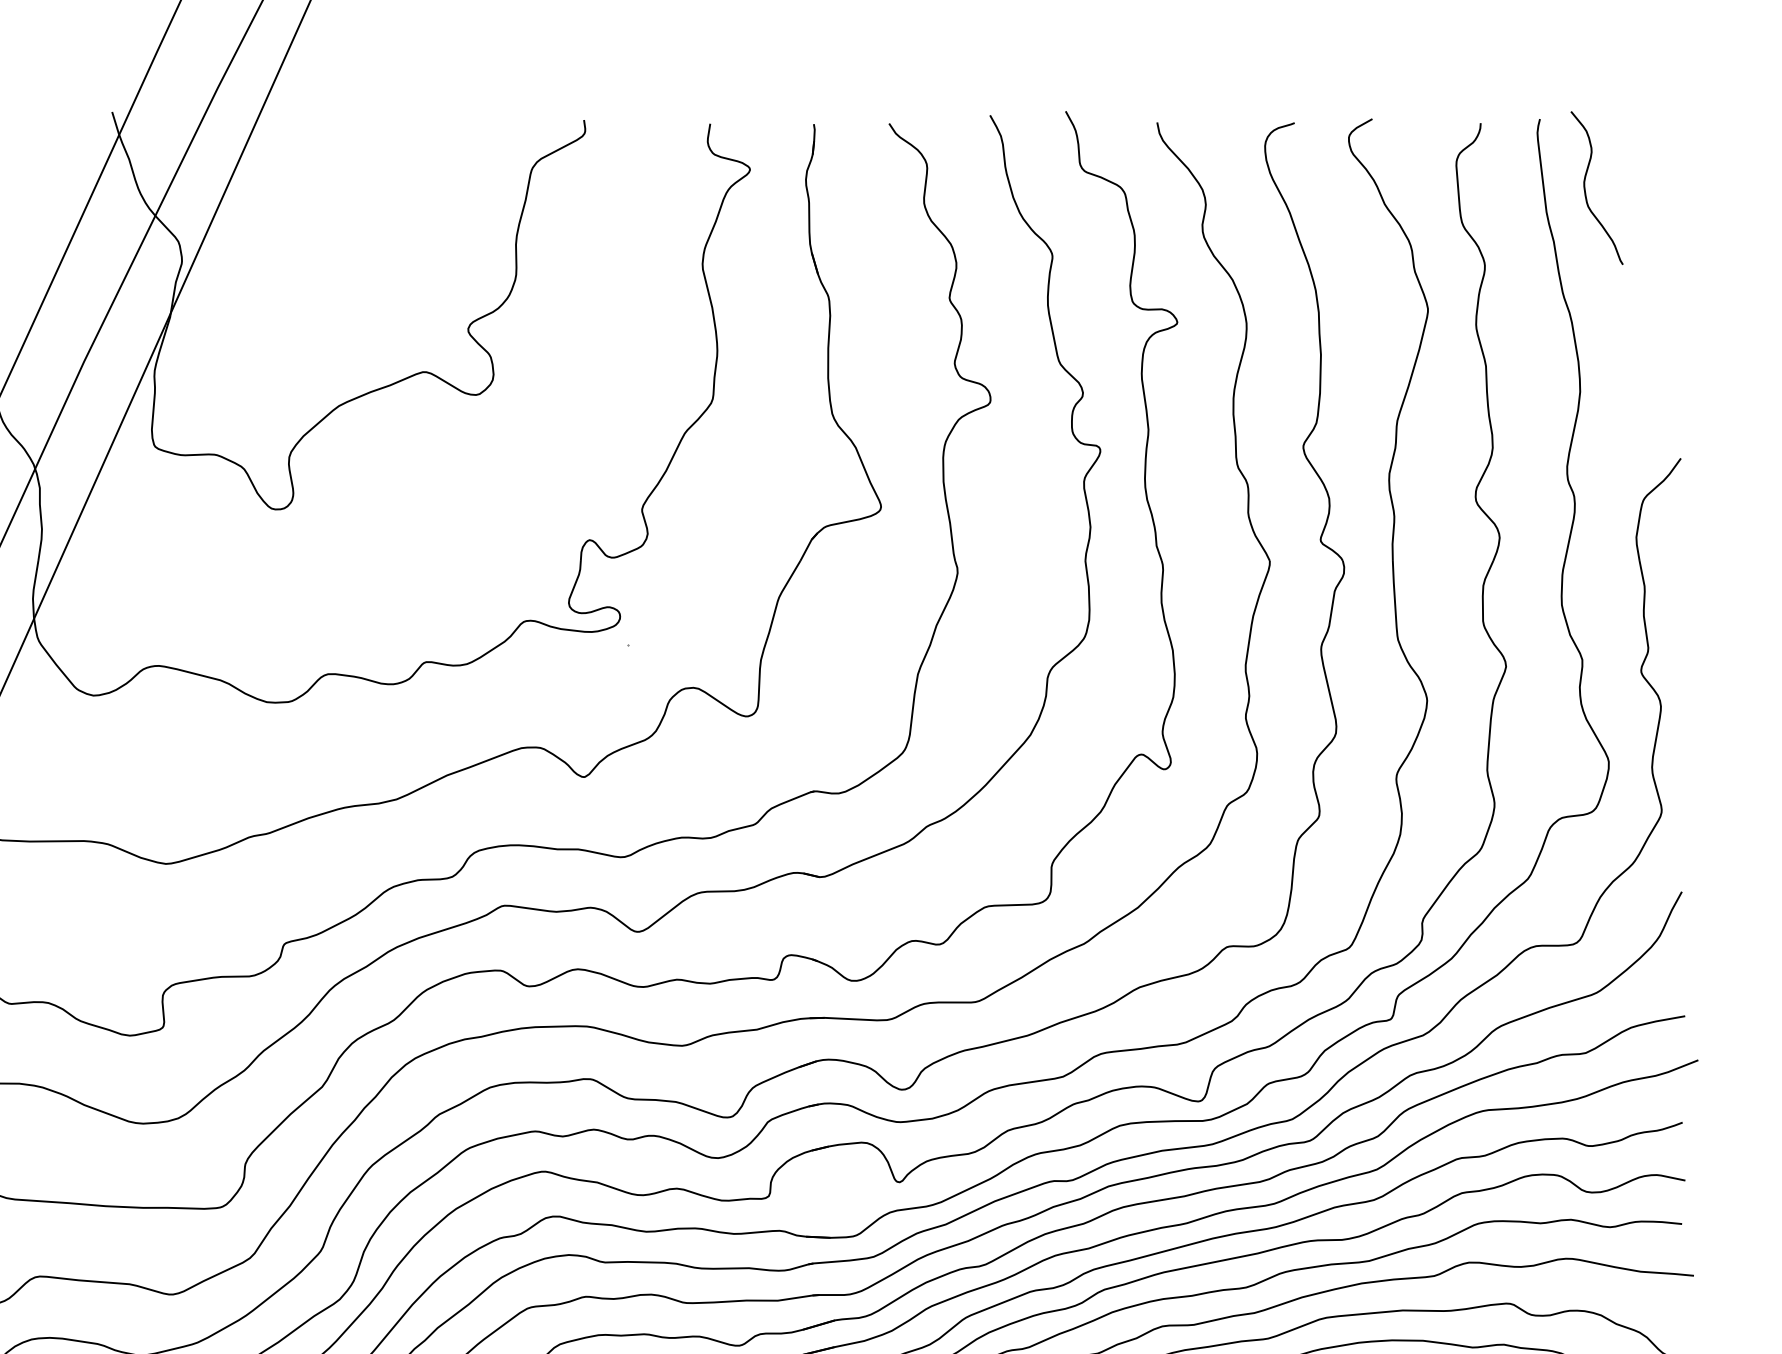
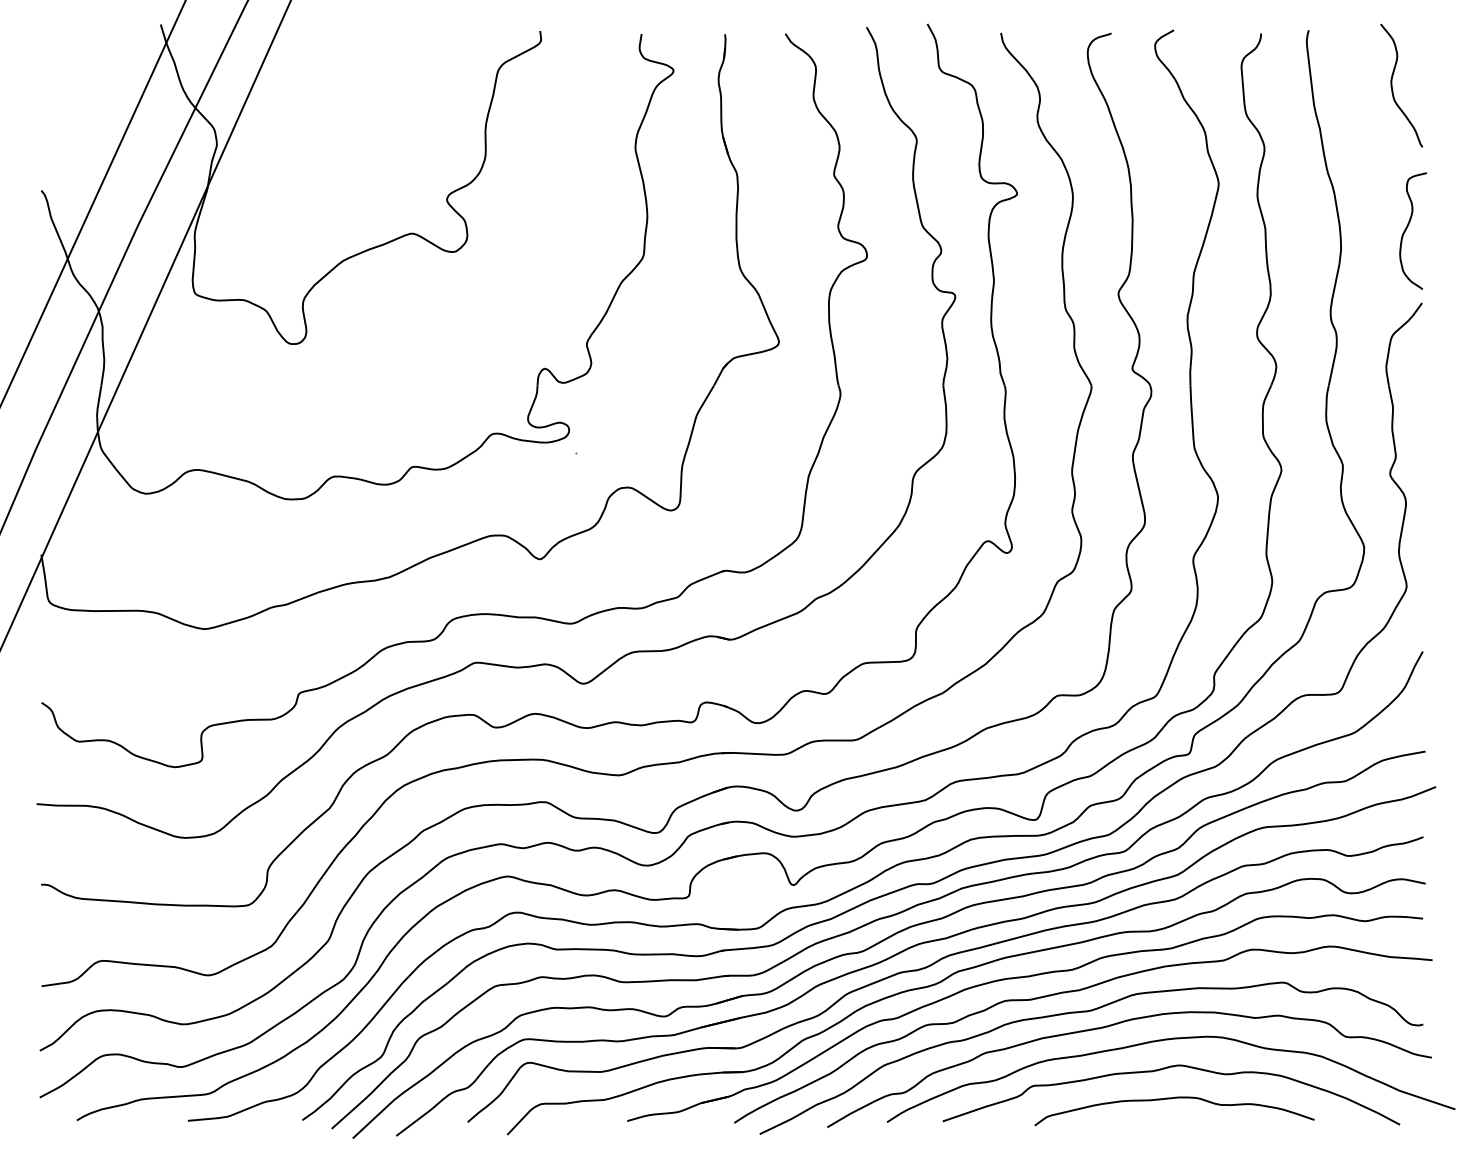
curve: (1585, 187) -> (1392, 85), moved
curve: (1662, 365) -> (1407, 228), added

